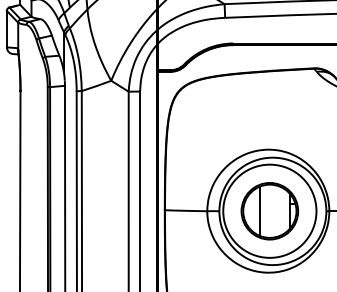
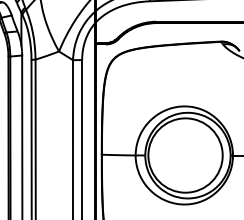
part: (269, 211) -> (185, 155), removed

